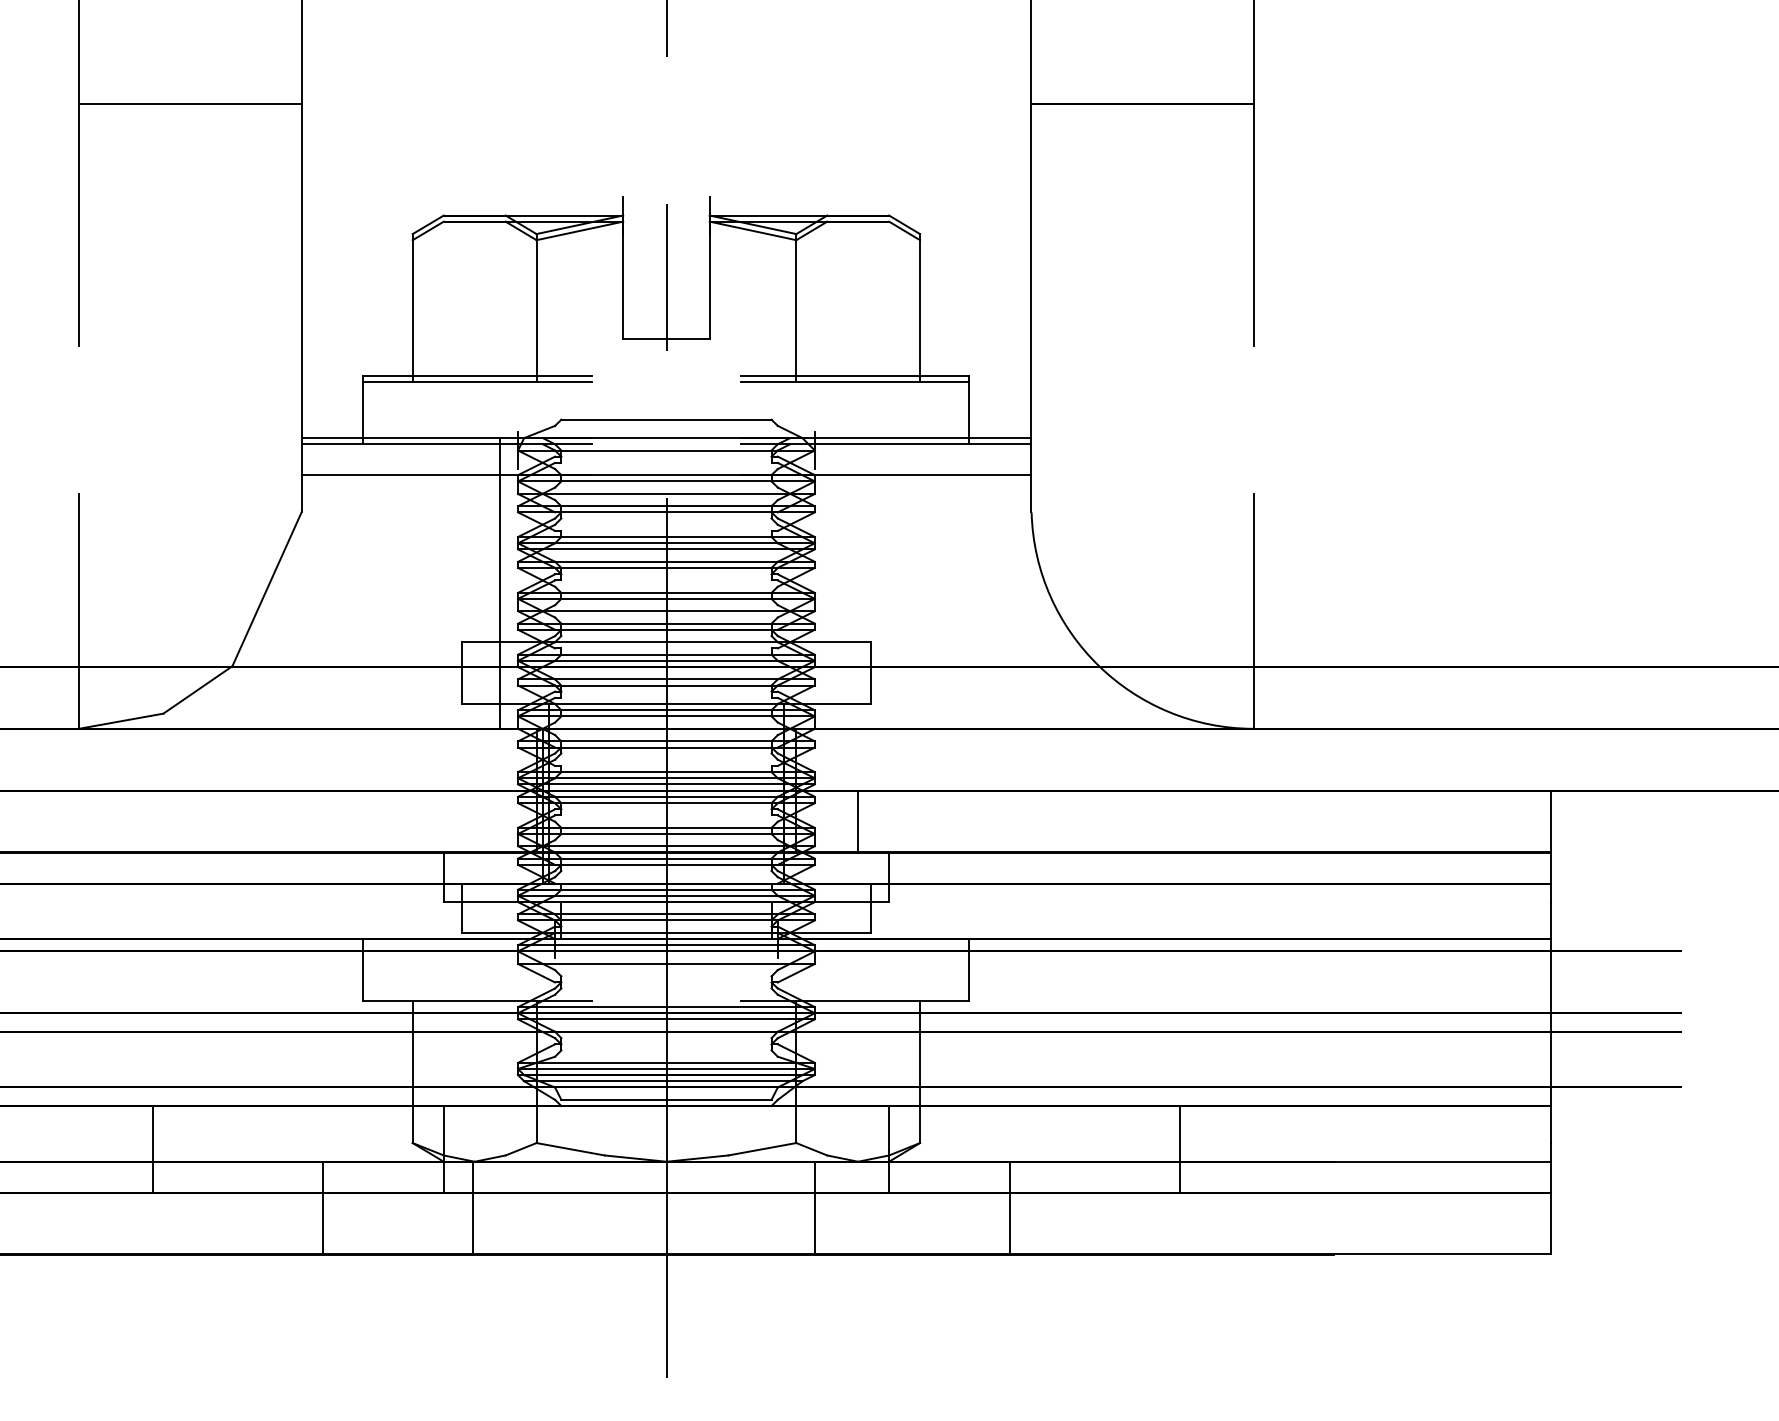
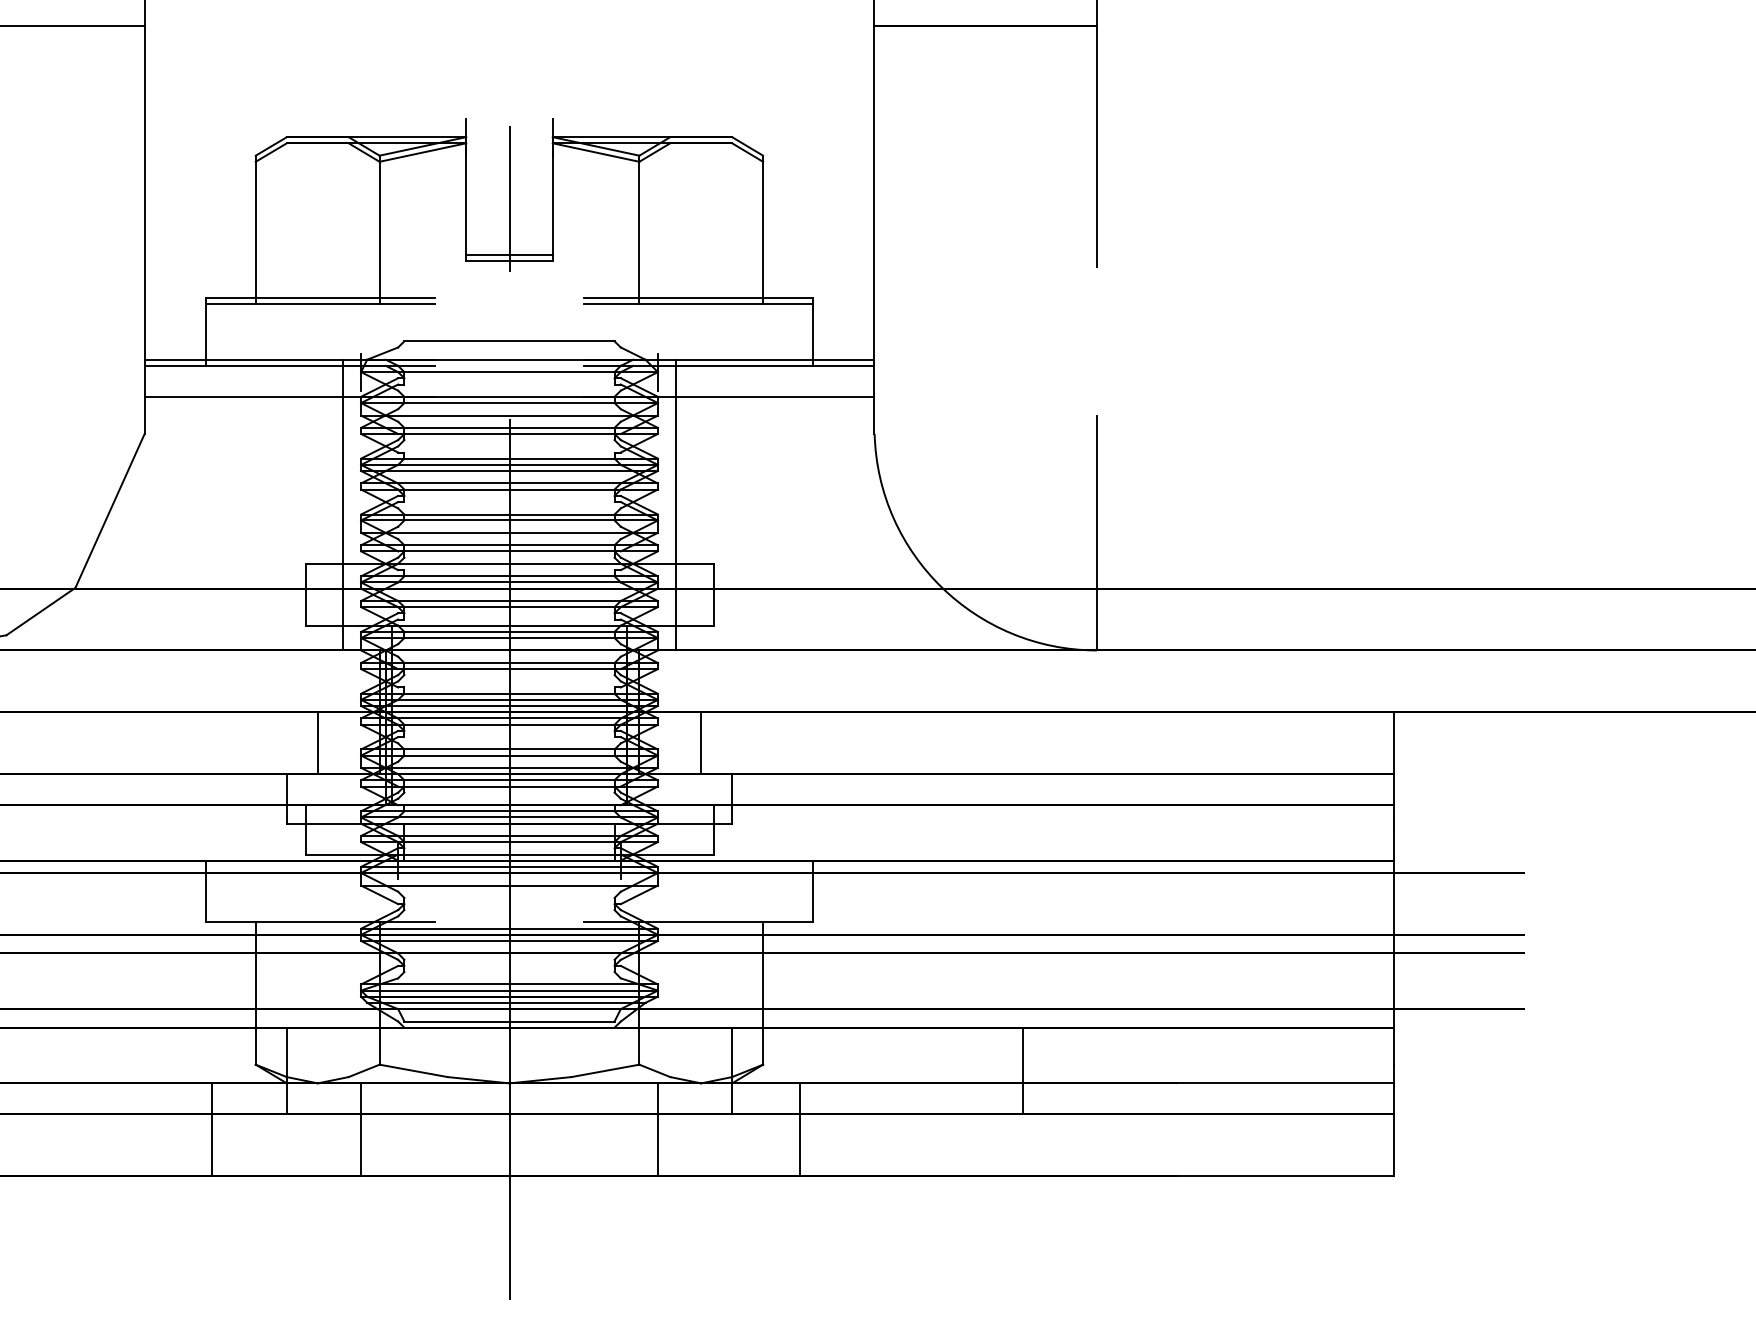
line: (666, 332) -> (509, 254), added
line: (833, 583) -> (676, 505), added
line: (474, 821) -> (317, 743), added
line: (323, 1207) -> (212, 1129), moved
line: (473, 1207) -> (361, 1129), moved
line: (1010, 1207) -> (800, 1129), moved

